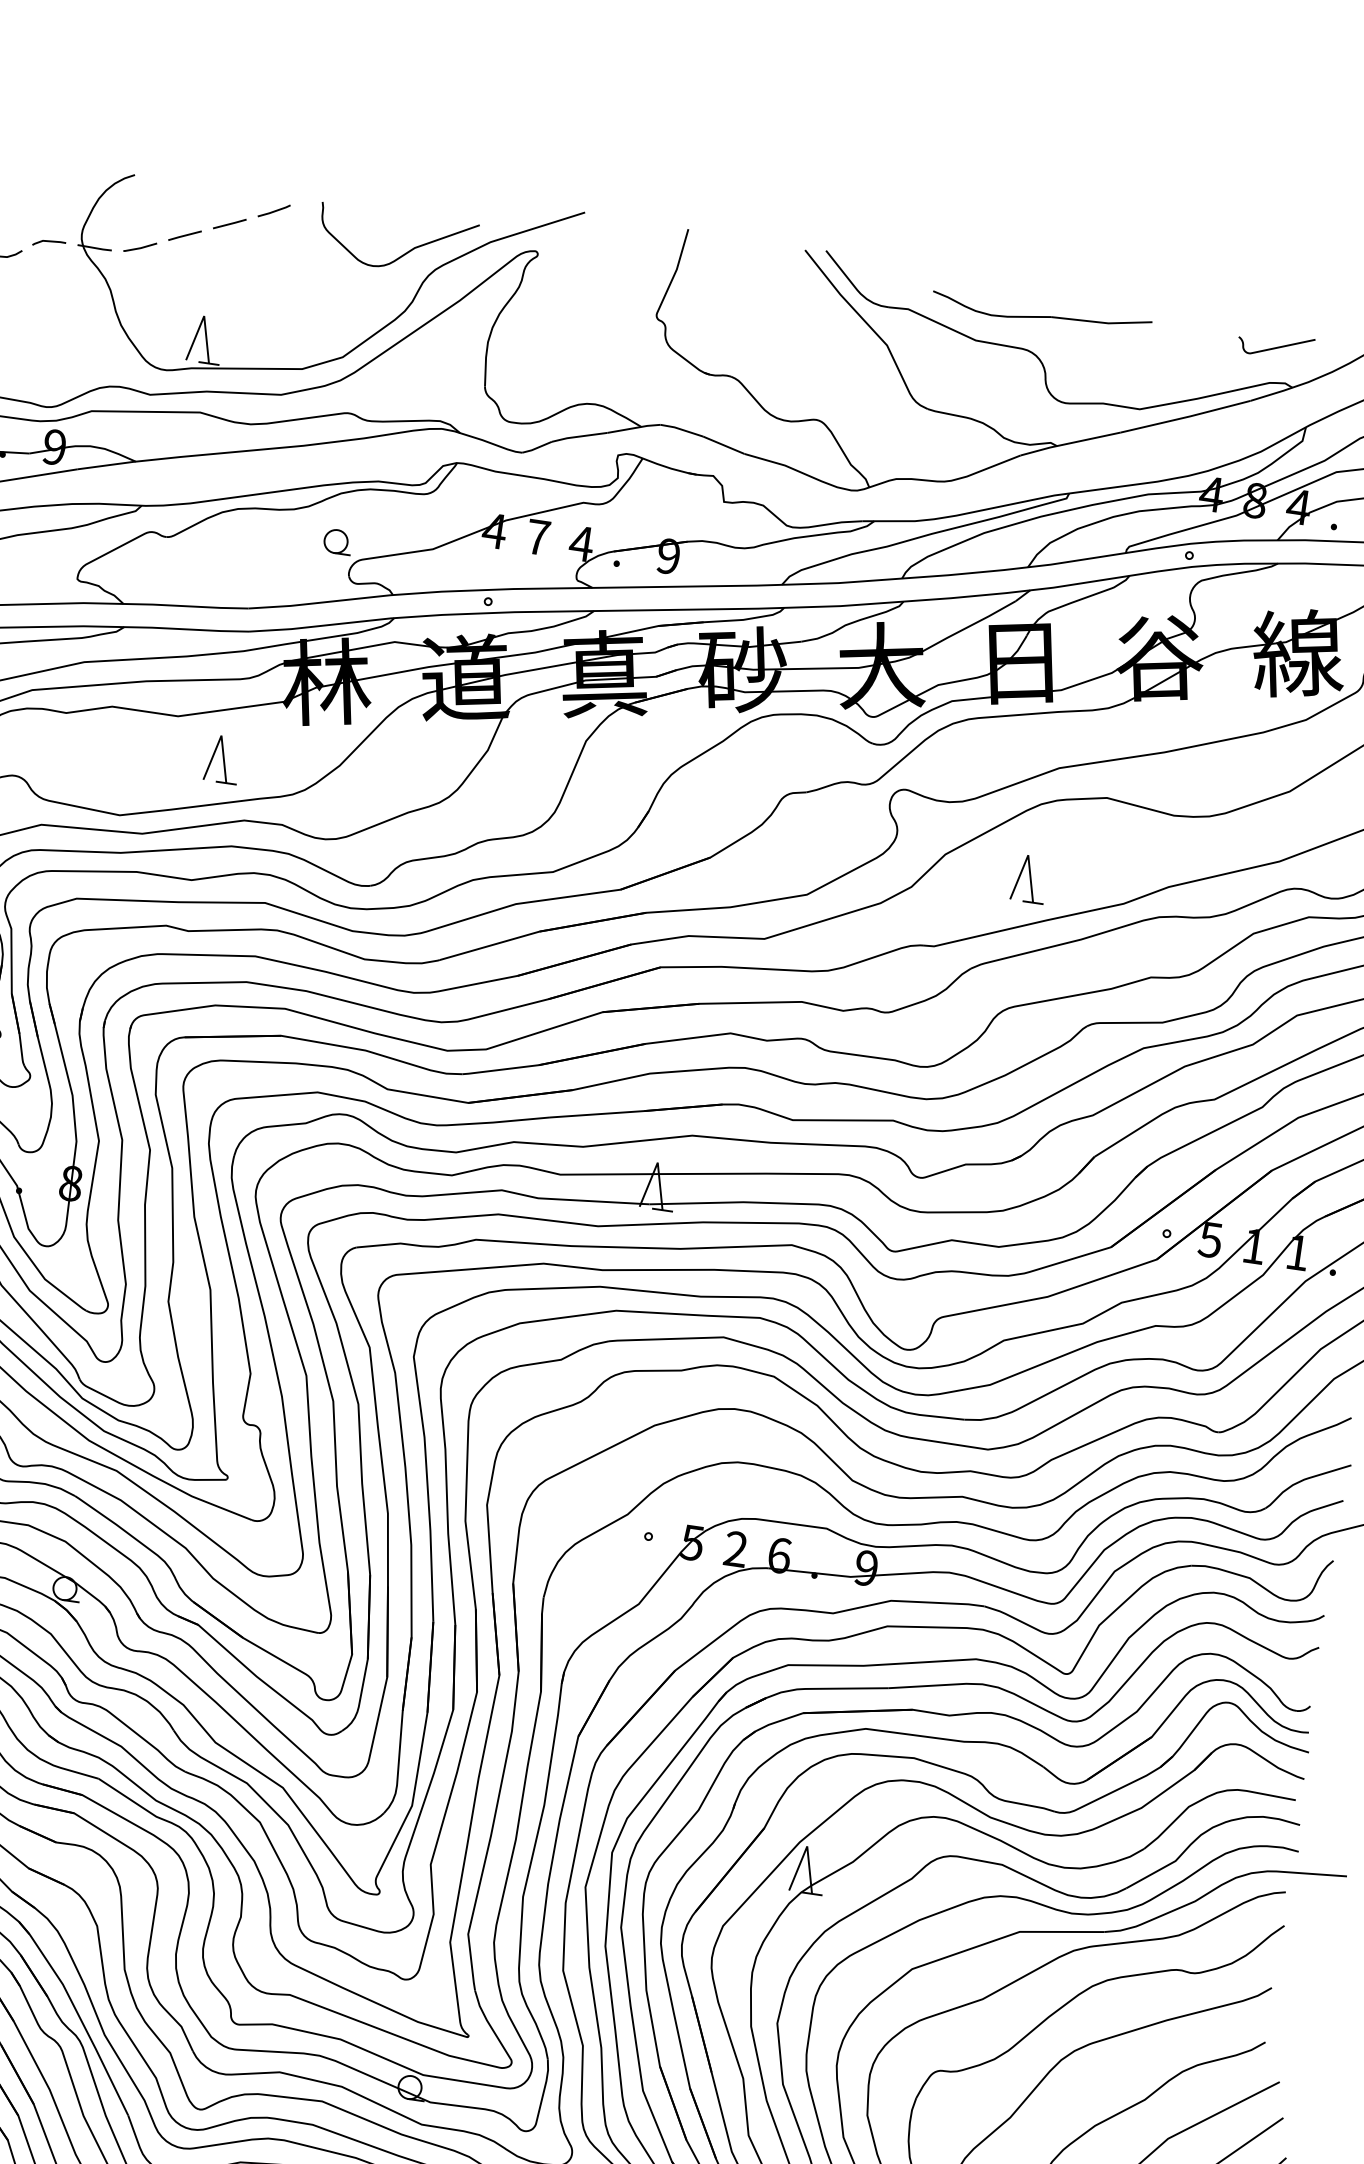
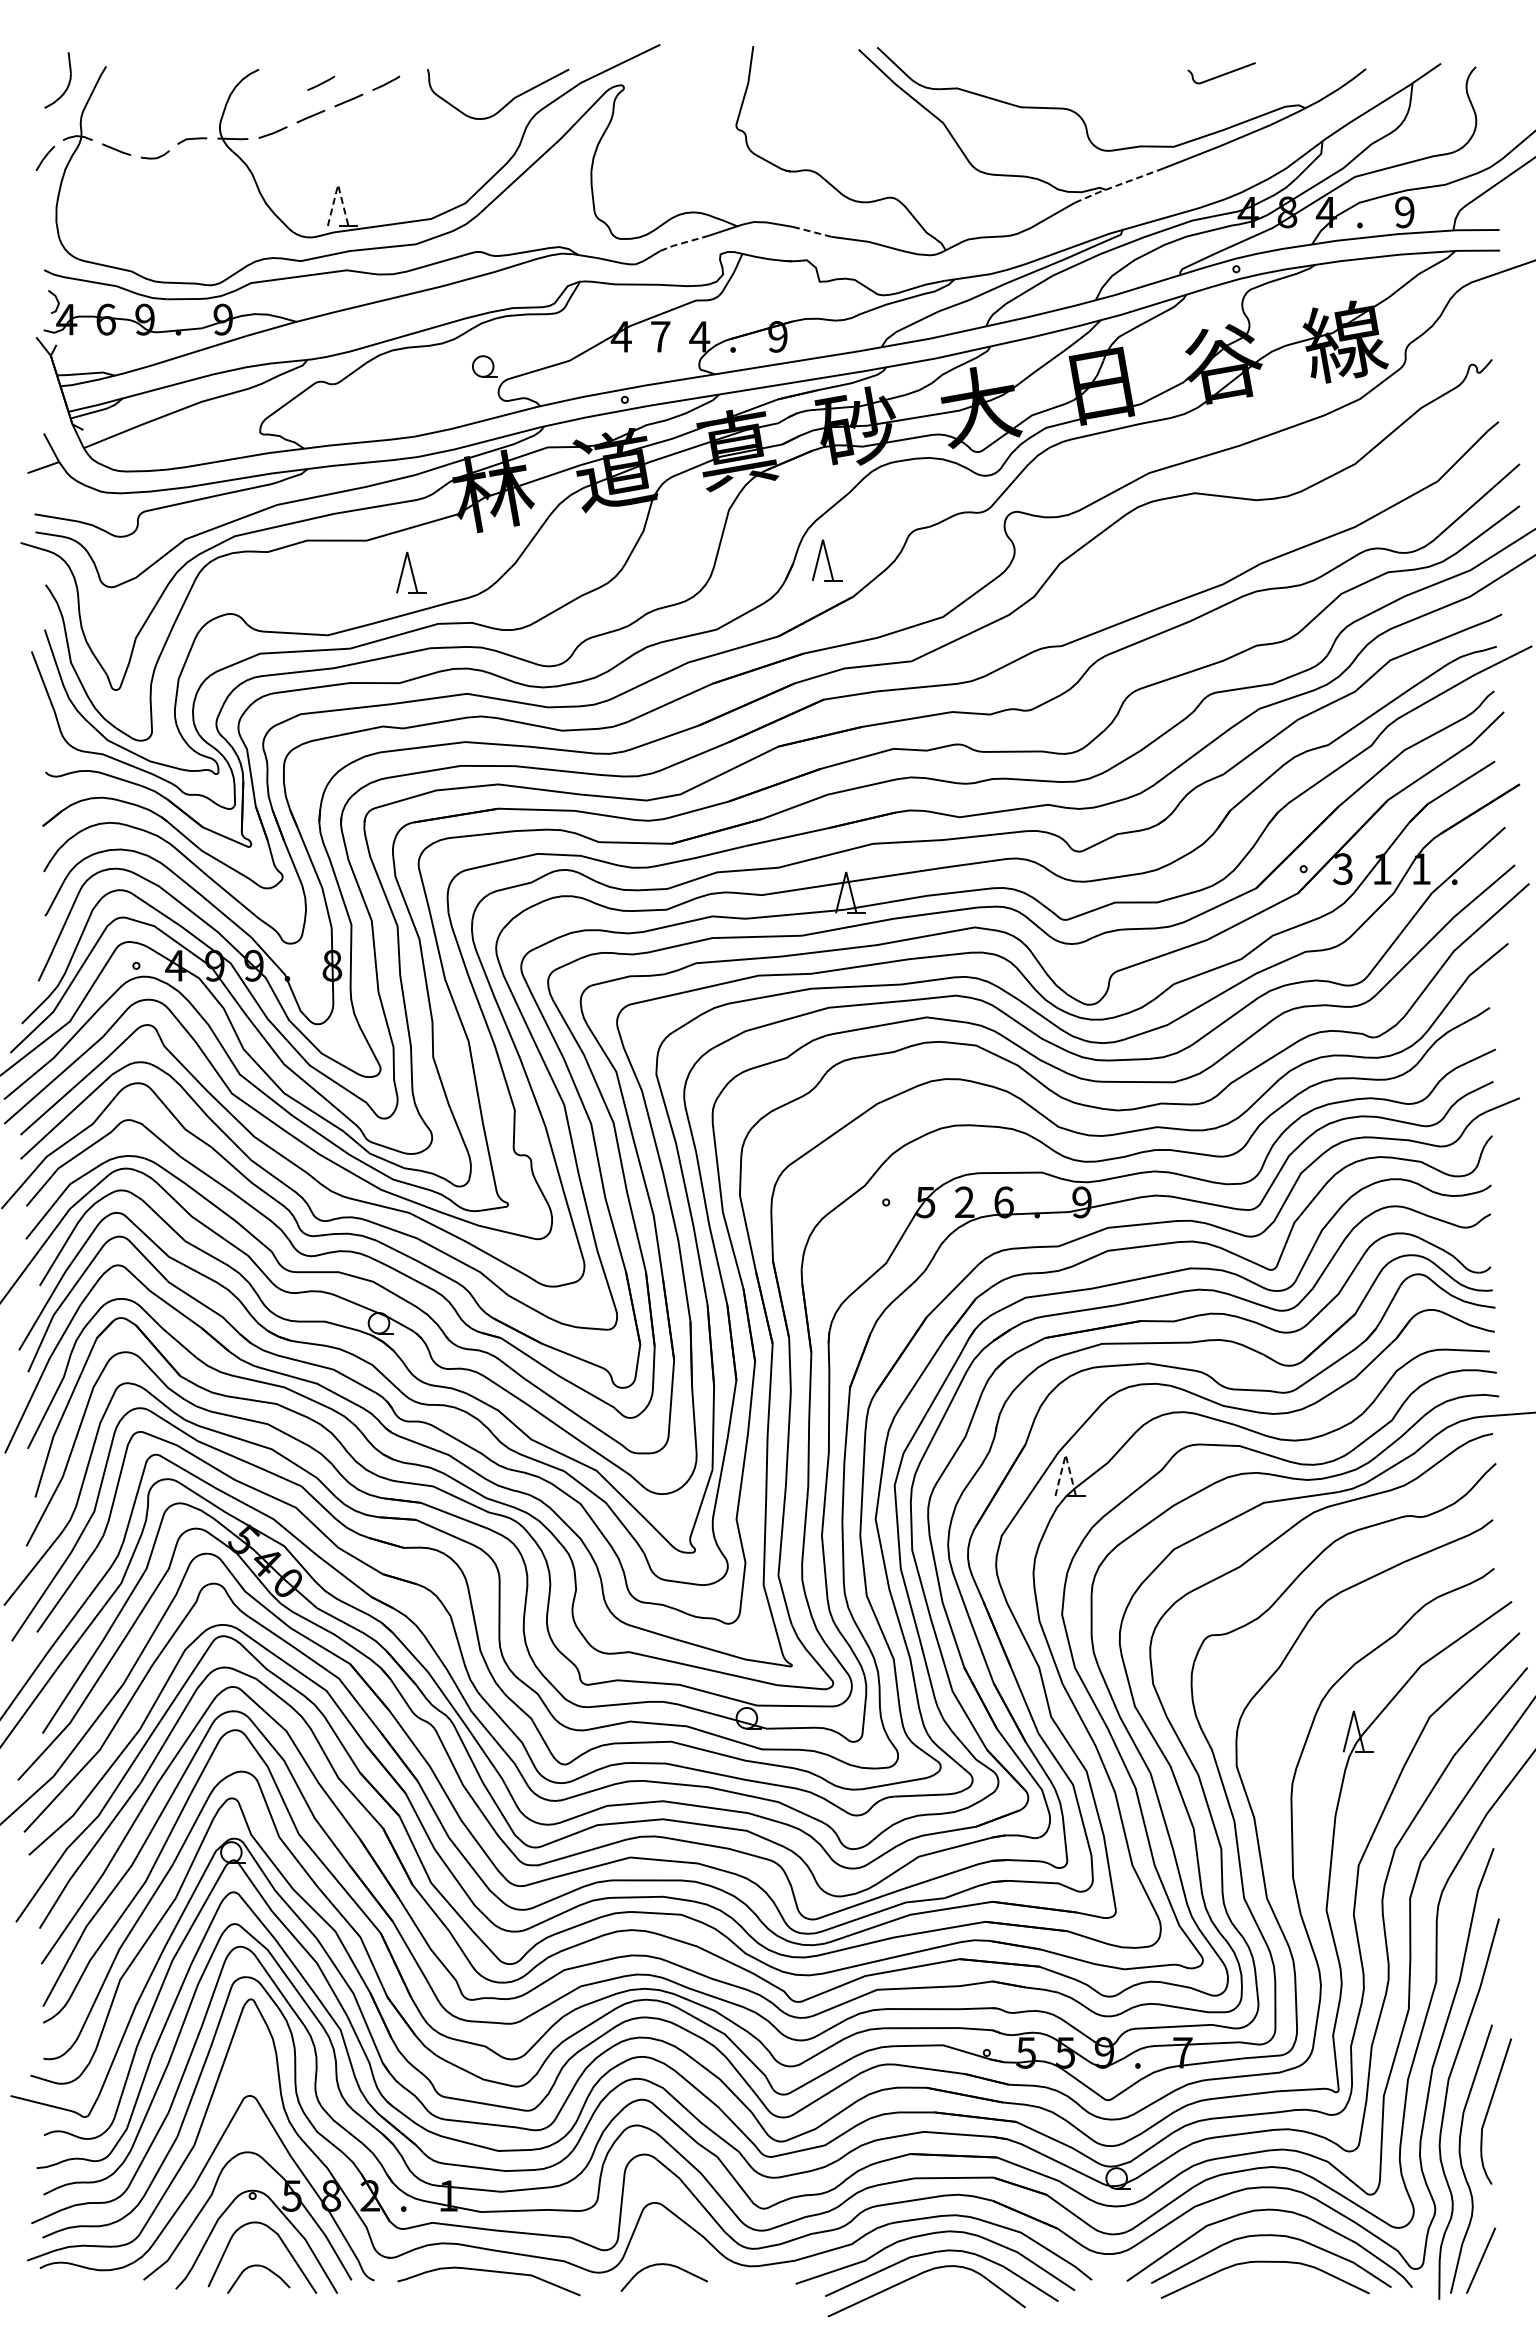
line: (202, 199) -> (321, 82), added
part: (1040, 313) -> (1074, 75), removed
line: (204, 315) -> (338, 184), solid -> dashed
curve: (1275, 347) -> (1221, 74), moved
line: (578, 436) -> (683, 242), solid -> dashed
line: (1069, 443) -> (1116, 185), solid -> dashed
line: (724, 444) -> (812, 231), solid -> dashed
part: (1029, 879) -> (827, 560), moved
text: (1210, 1239) -> (1342, 868), 5 -> 3
line: (807, 1845) -> (1065, 1454), solid -> dashed

